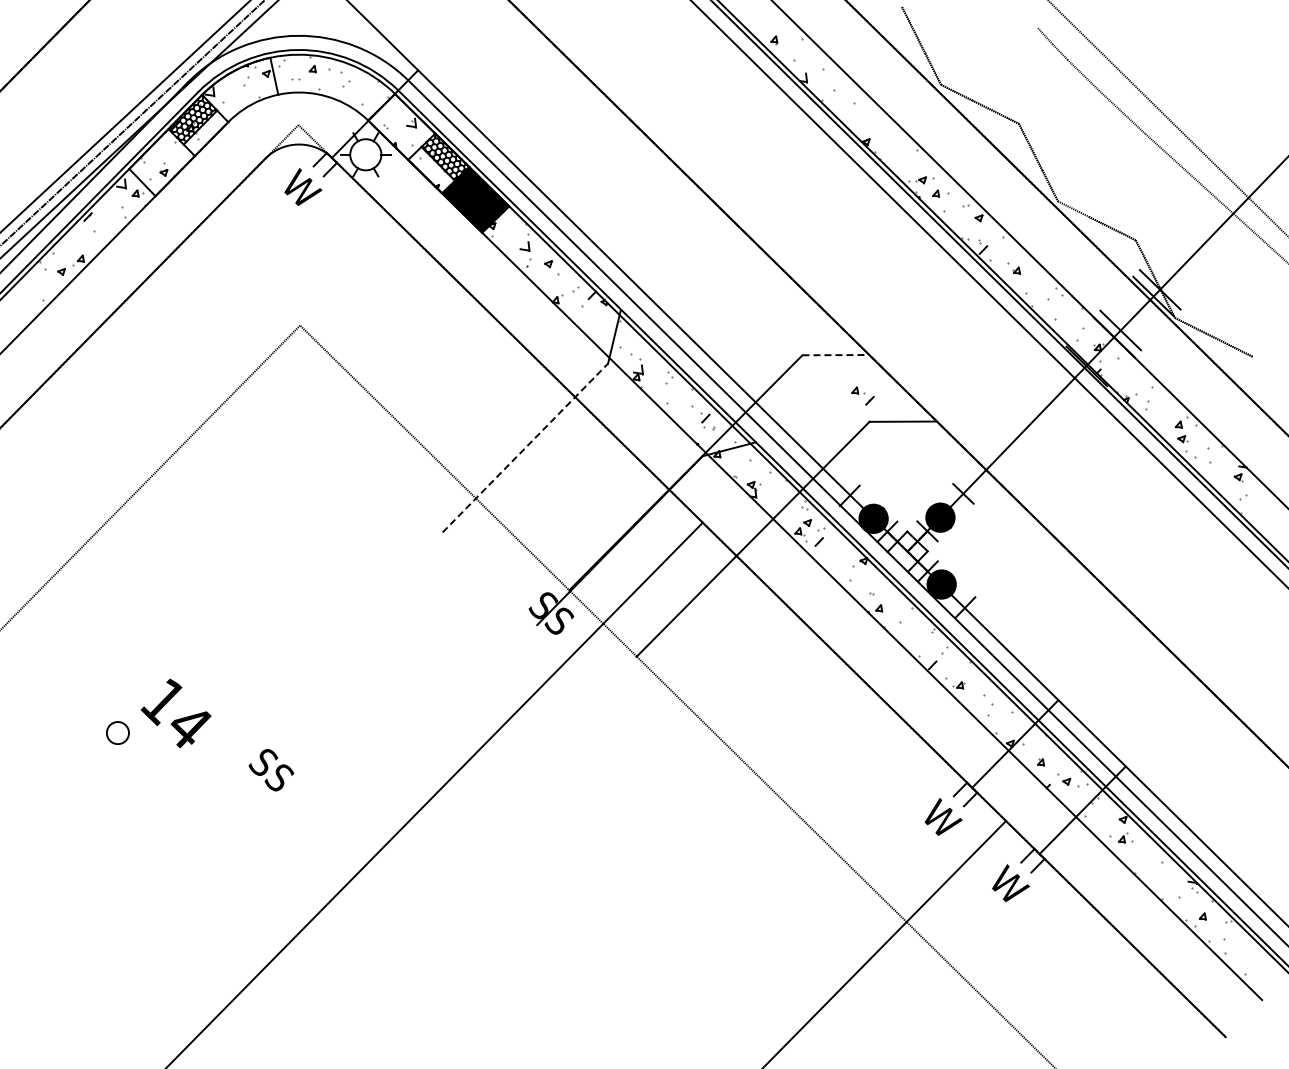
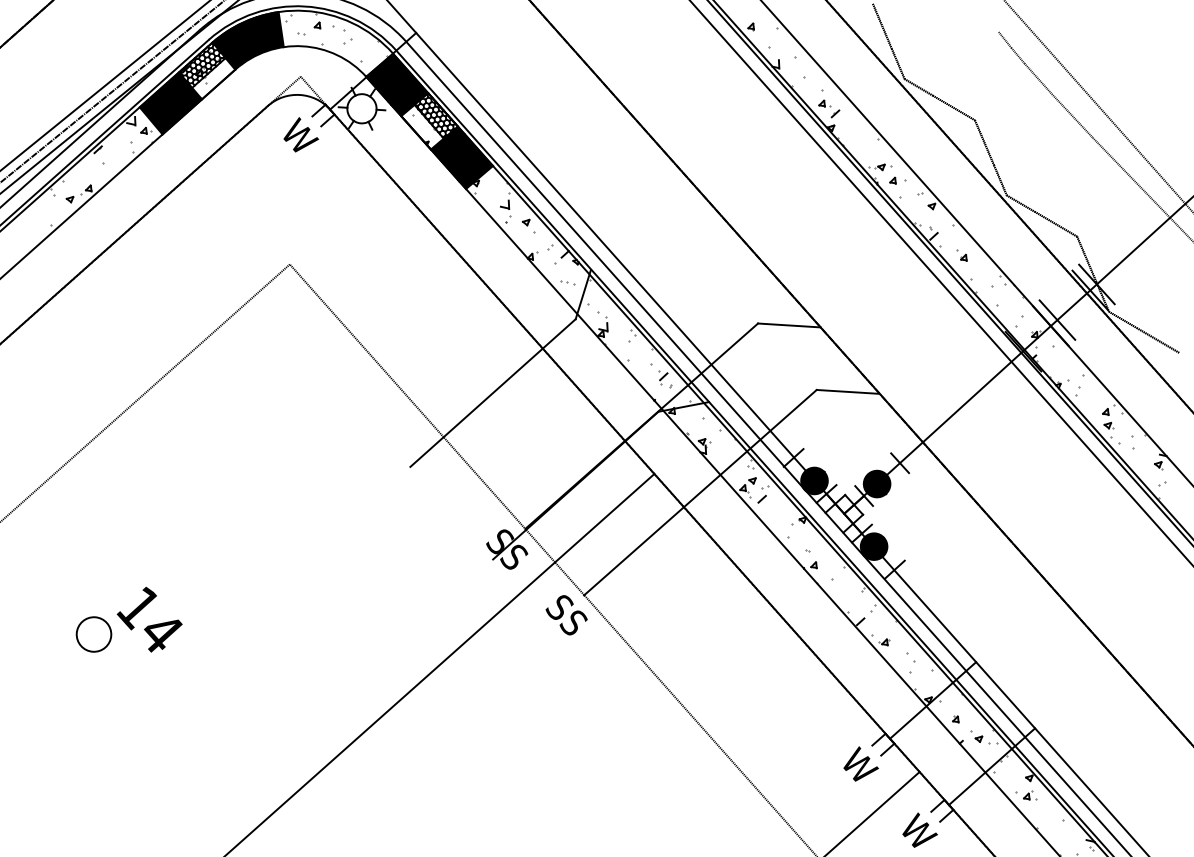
fill: (240, 89) -> (248, 39), added
fill: (401, 126) -> (397, 84), added
fill: (161, 162) -> (170, 103), added
line: (1073, 208) -> (1020, 203), added
part: (596, 325) -> (567, 282), added
line: (836, 355) -> (789, 325), dashed -> solid
part: (862, 395) -> (828, 108), moved
line: (525, 447) -> (493, 392), dashed -> solid
circle: (117, 732) -> (93, 633), size x1.67
text: (271, 770) -> (566, 615), moved

